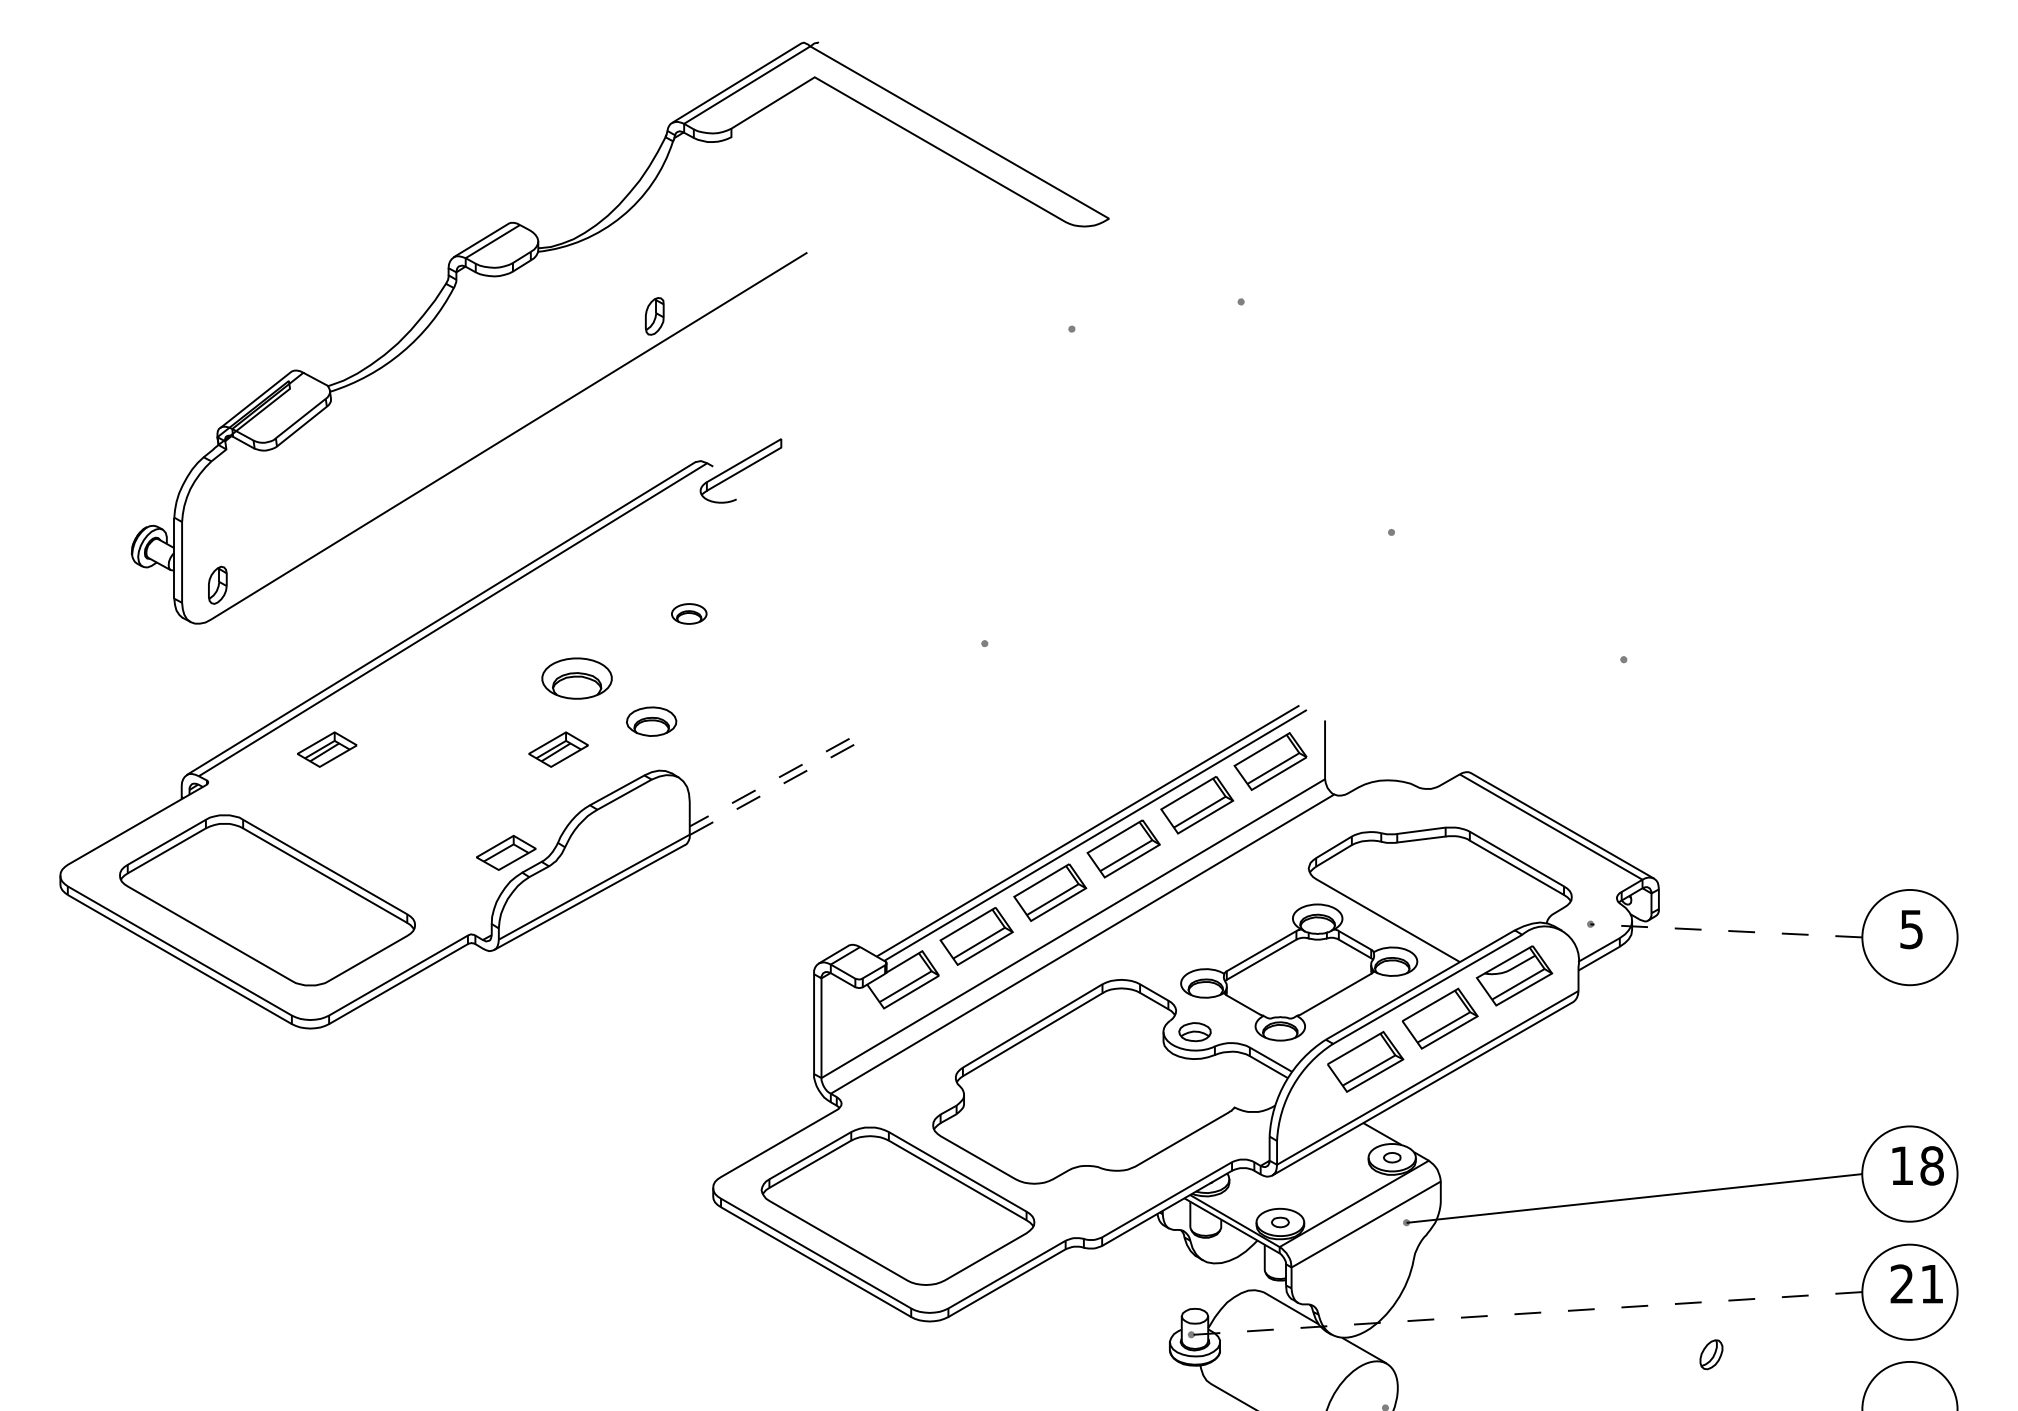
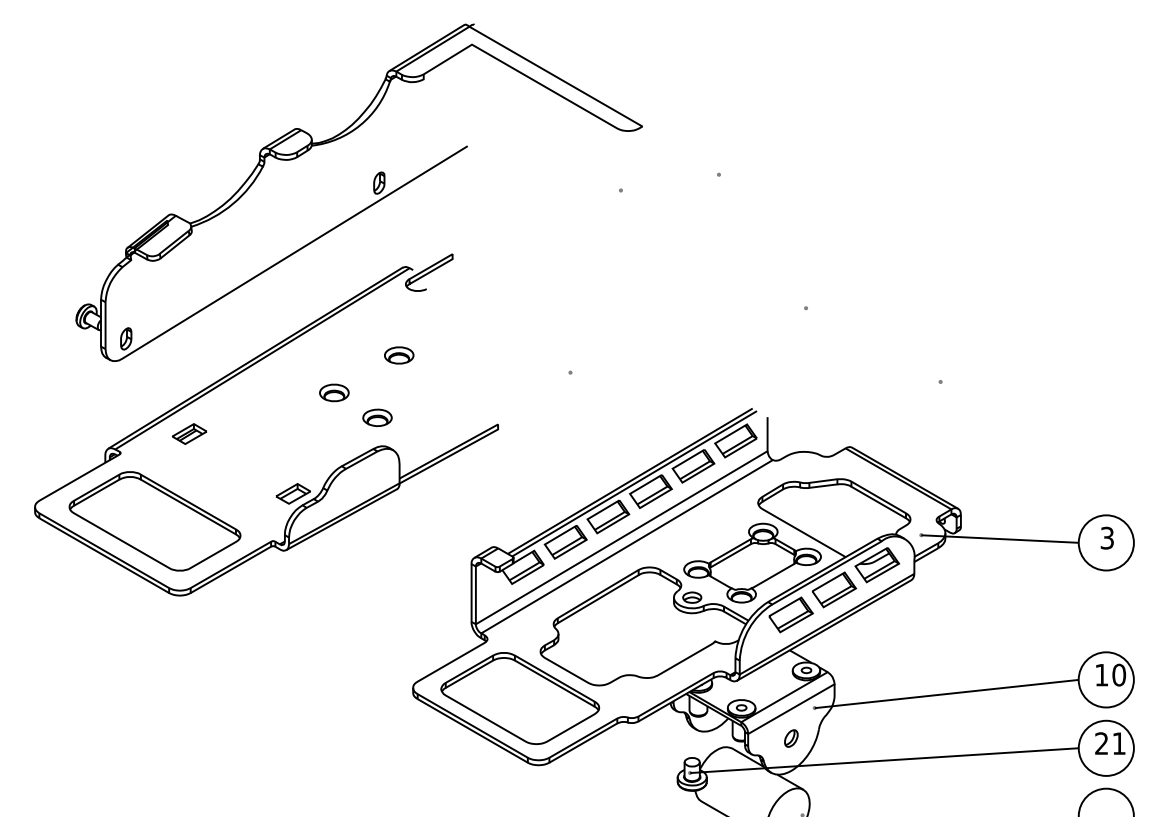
part: (689, 613) -> (399, 355), size x1.43
part: (577, 677) -> (334, 392), size x0.71
line: (860, 736) -> (498, 426), dashed -> solid
part: (558, 748) -> (323, 433), removed
text: (1911, 928) -> (1107, 537), 5 -> 3
line: (1725, 931) -> (999, 539), dashed -> solid
text: (1932, 1166) -> (1119, 675), 18 -> 10
line: (1526, 1313) -> (884, 760), dashed -> solid
part: (1711, 1354) -> (791, 738), moved

